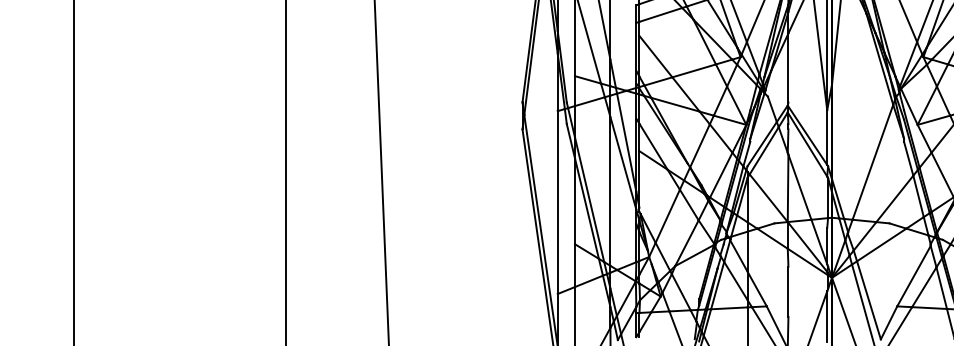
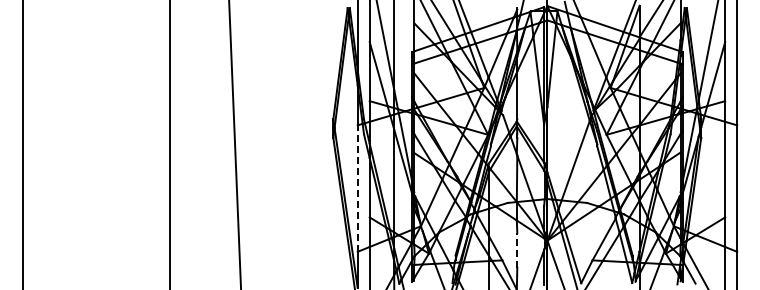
line: (557, 202) -> (357, 188), solid -> dashed
line: (788, 290) -> (517, 249), solid -> dashed

